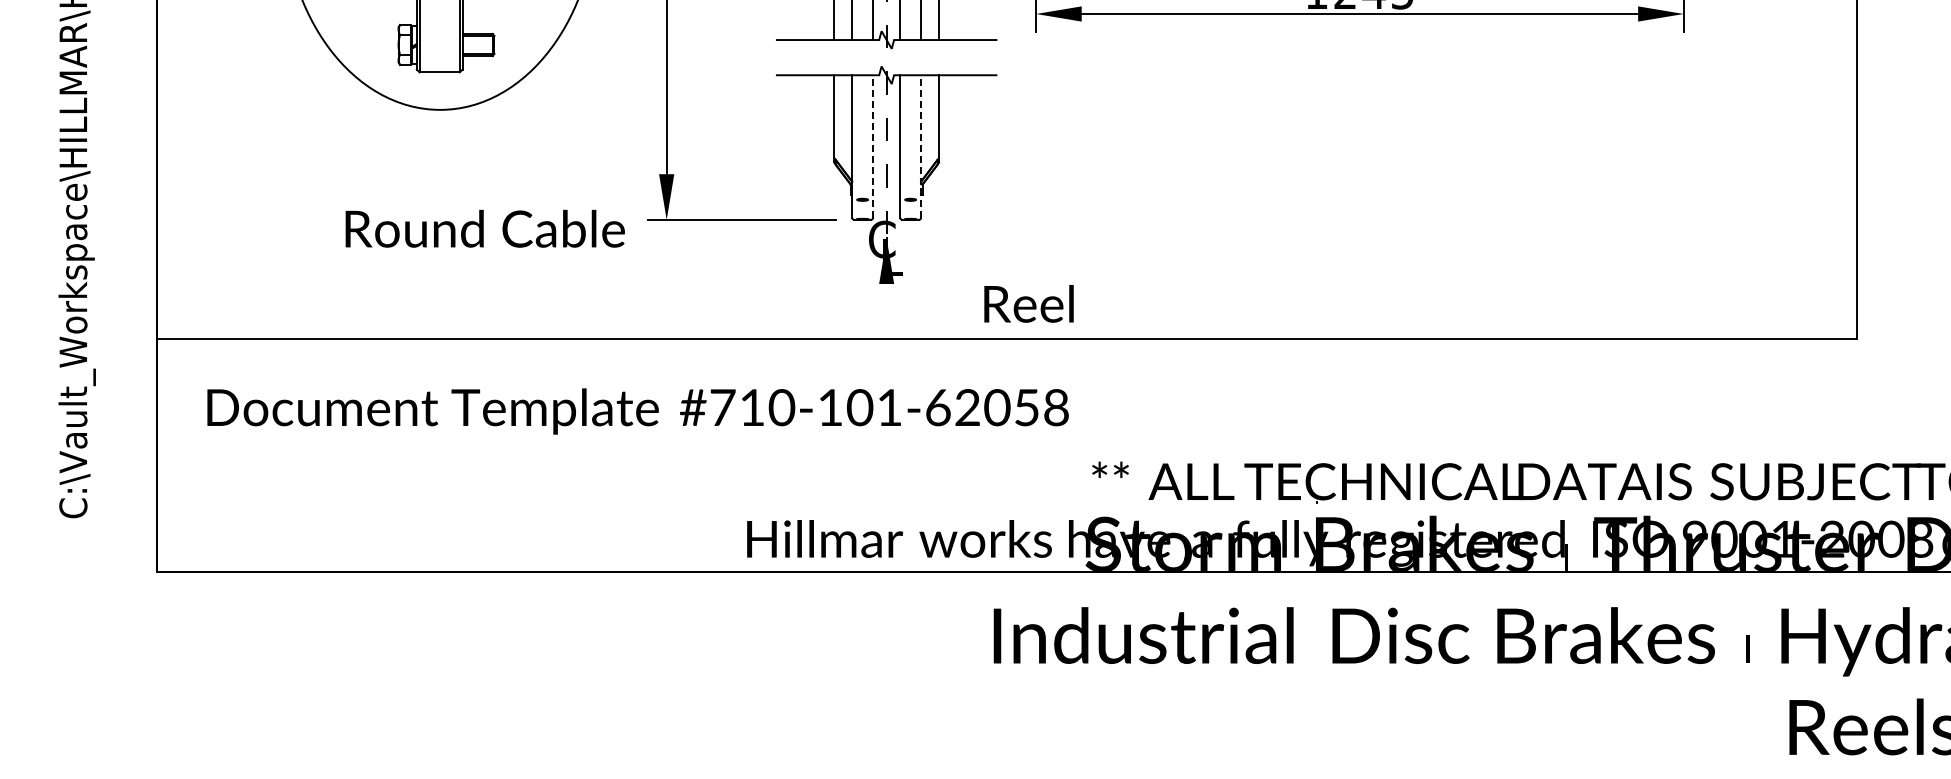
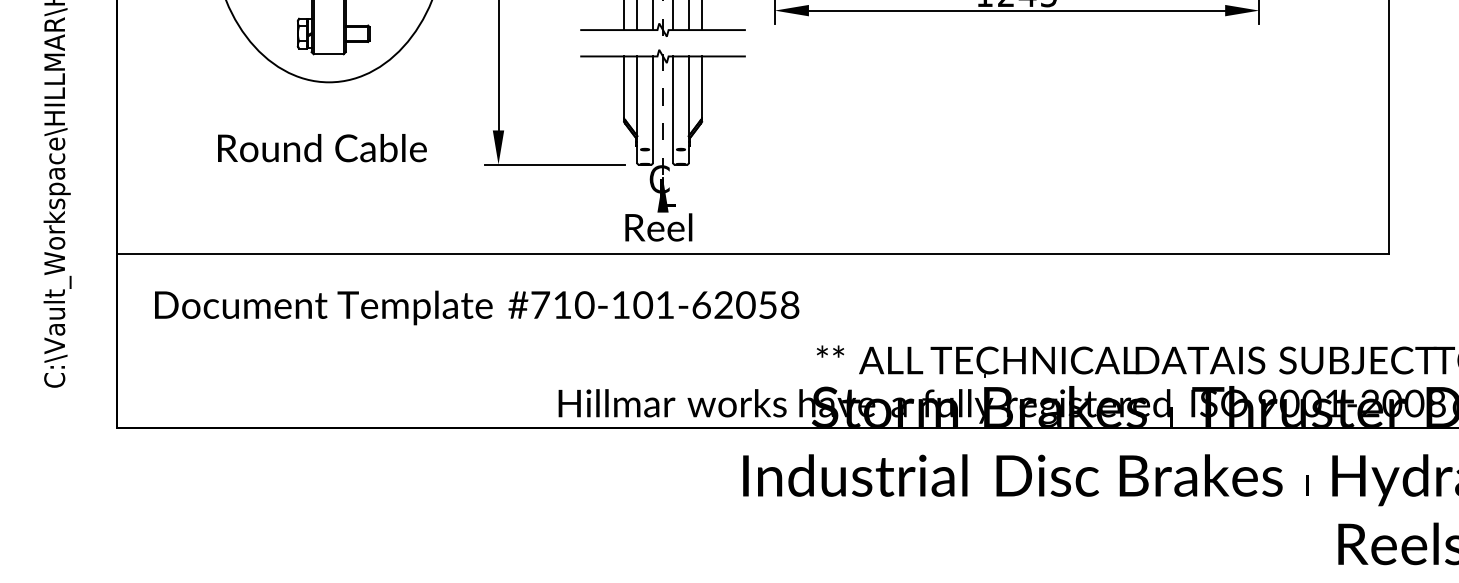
line: (873, 145) -> (653, 108), dashed -> solid
line: (921, 145) -> (689, 108), dashed -> solid
text: (484, 228) -> (321, 147), moved
text: (1028, 303) -> (658, 227), moved

